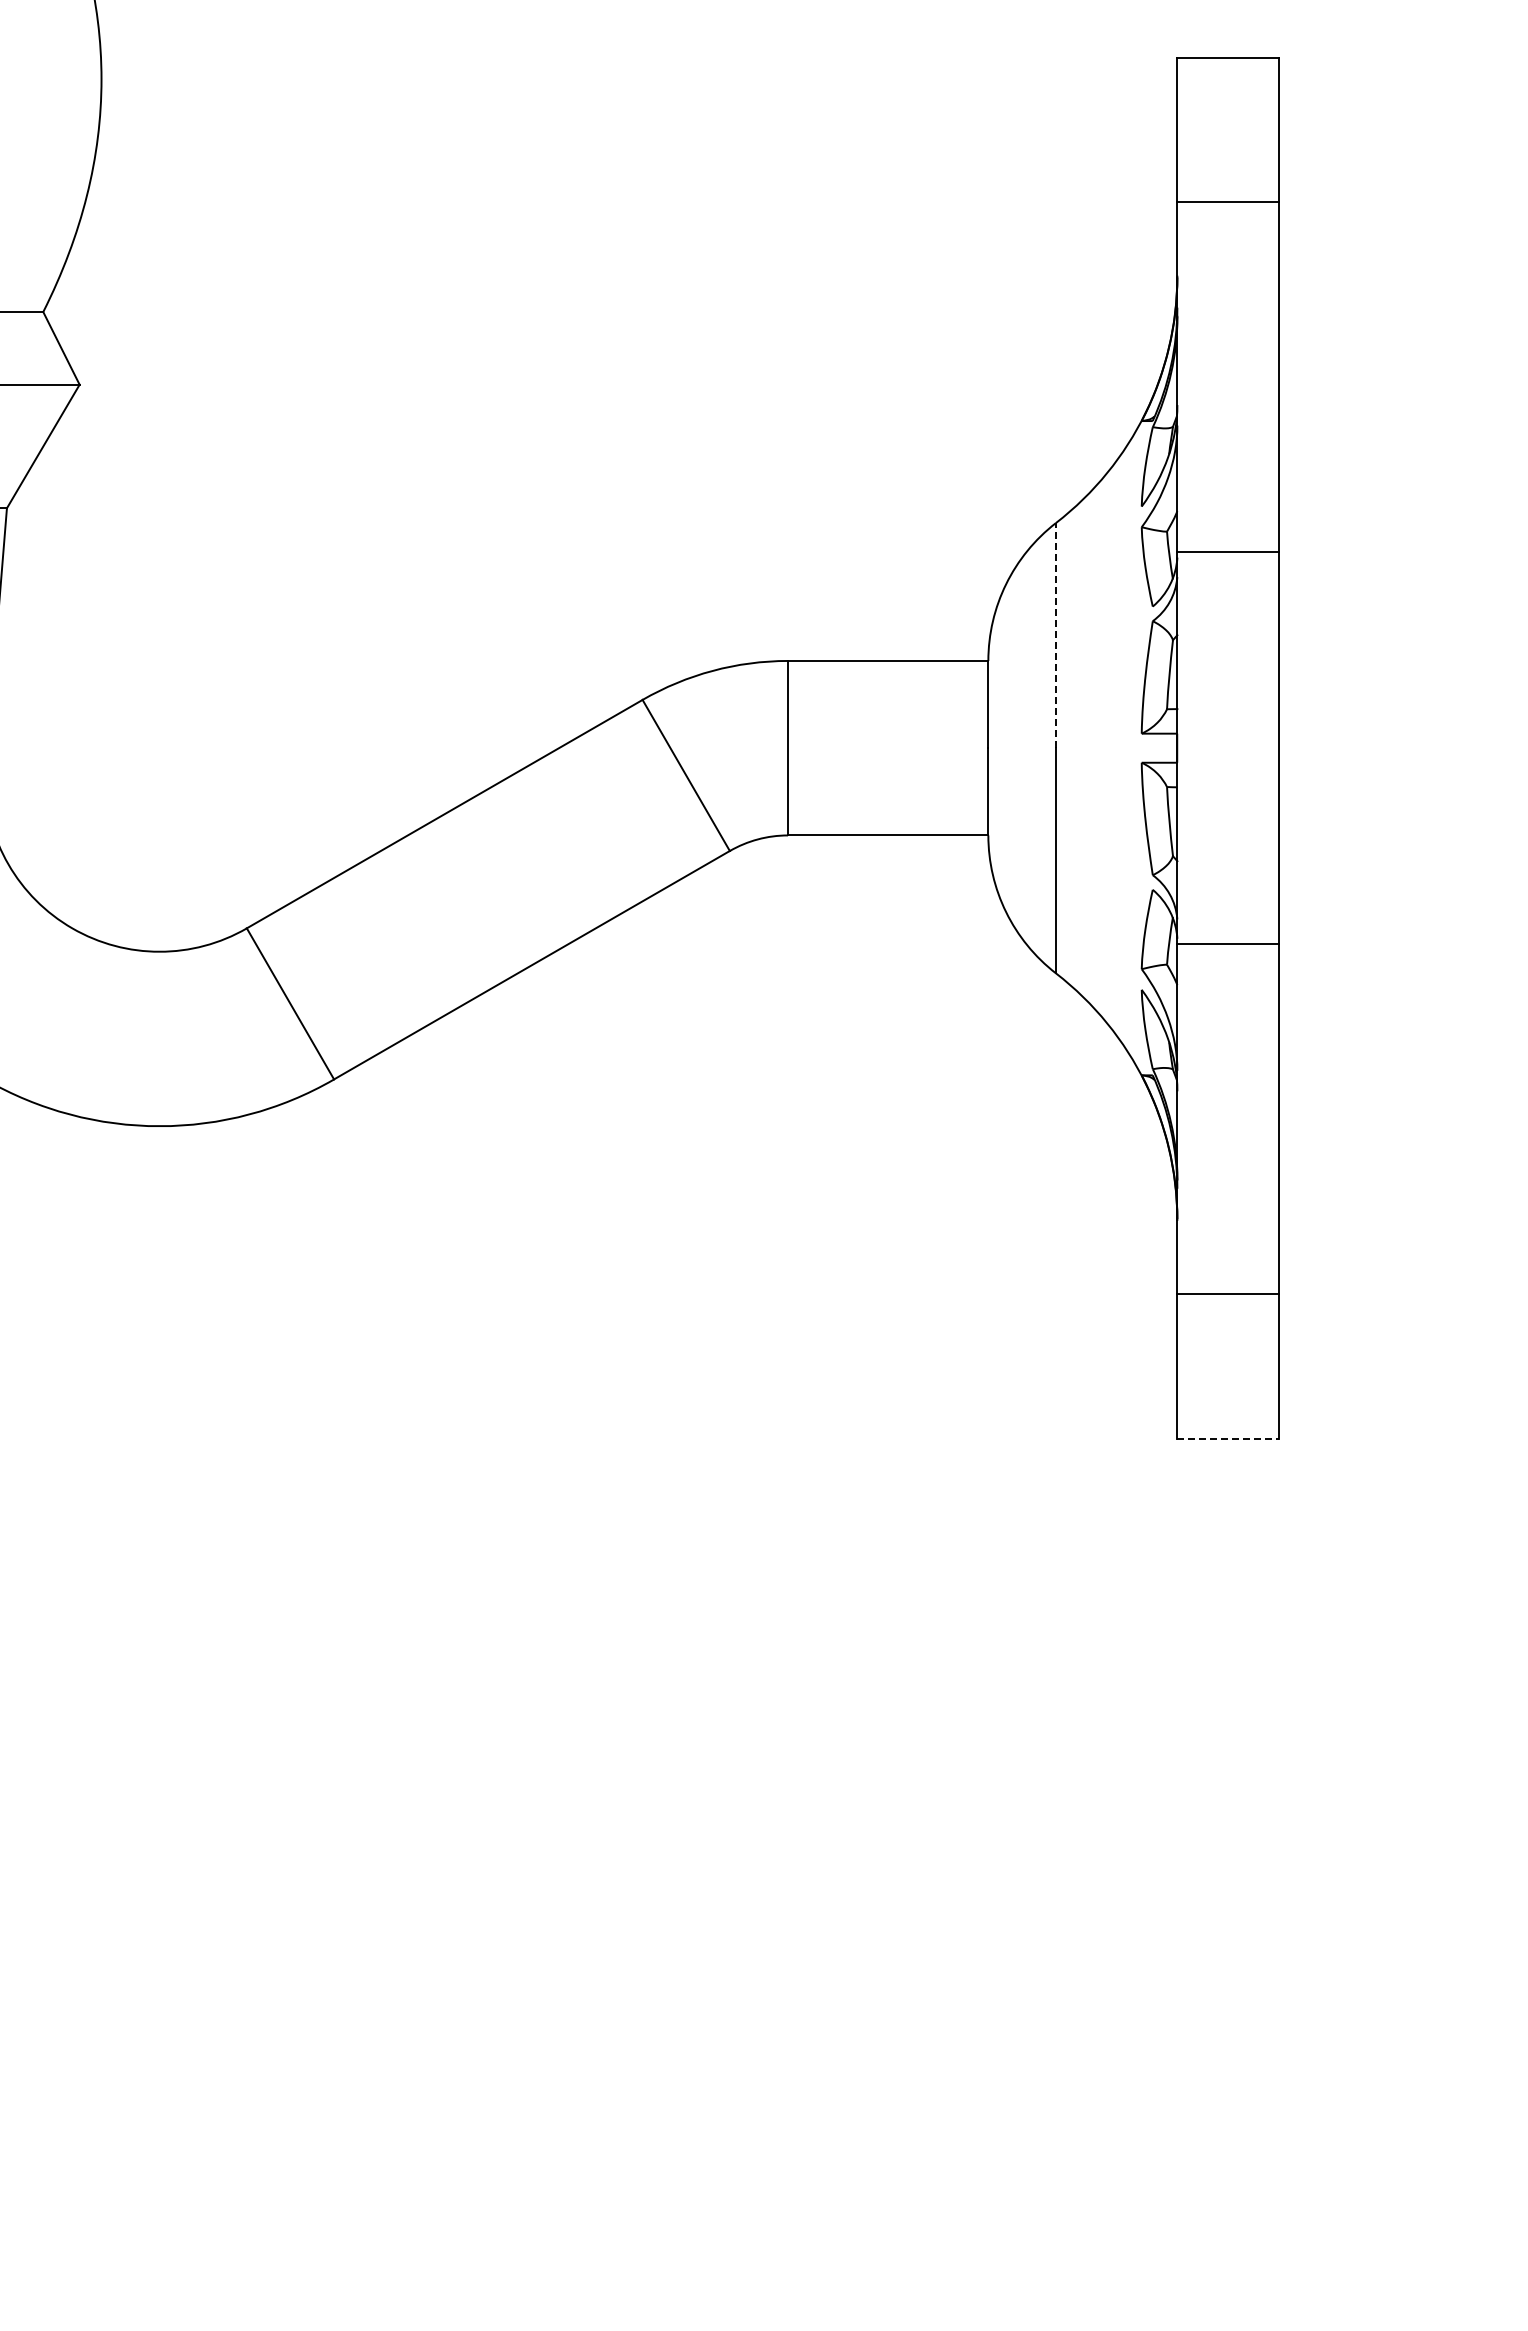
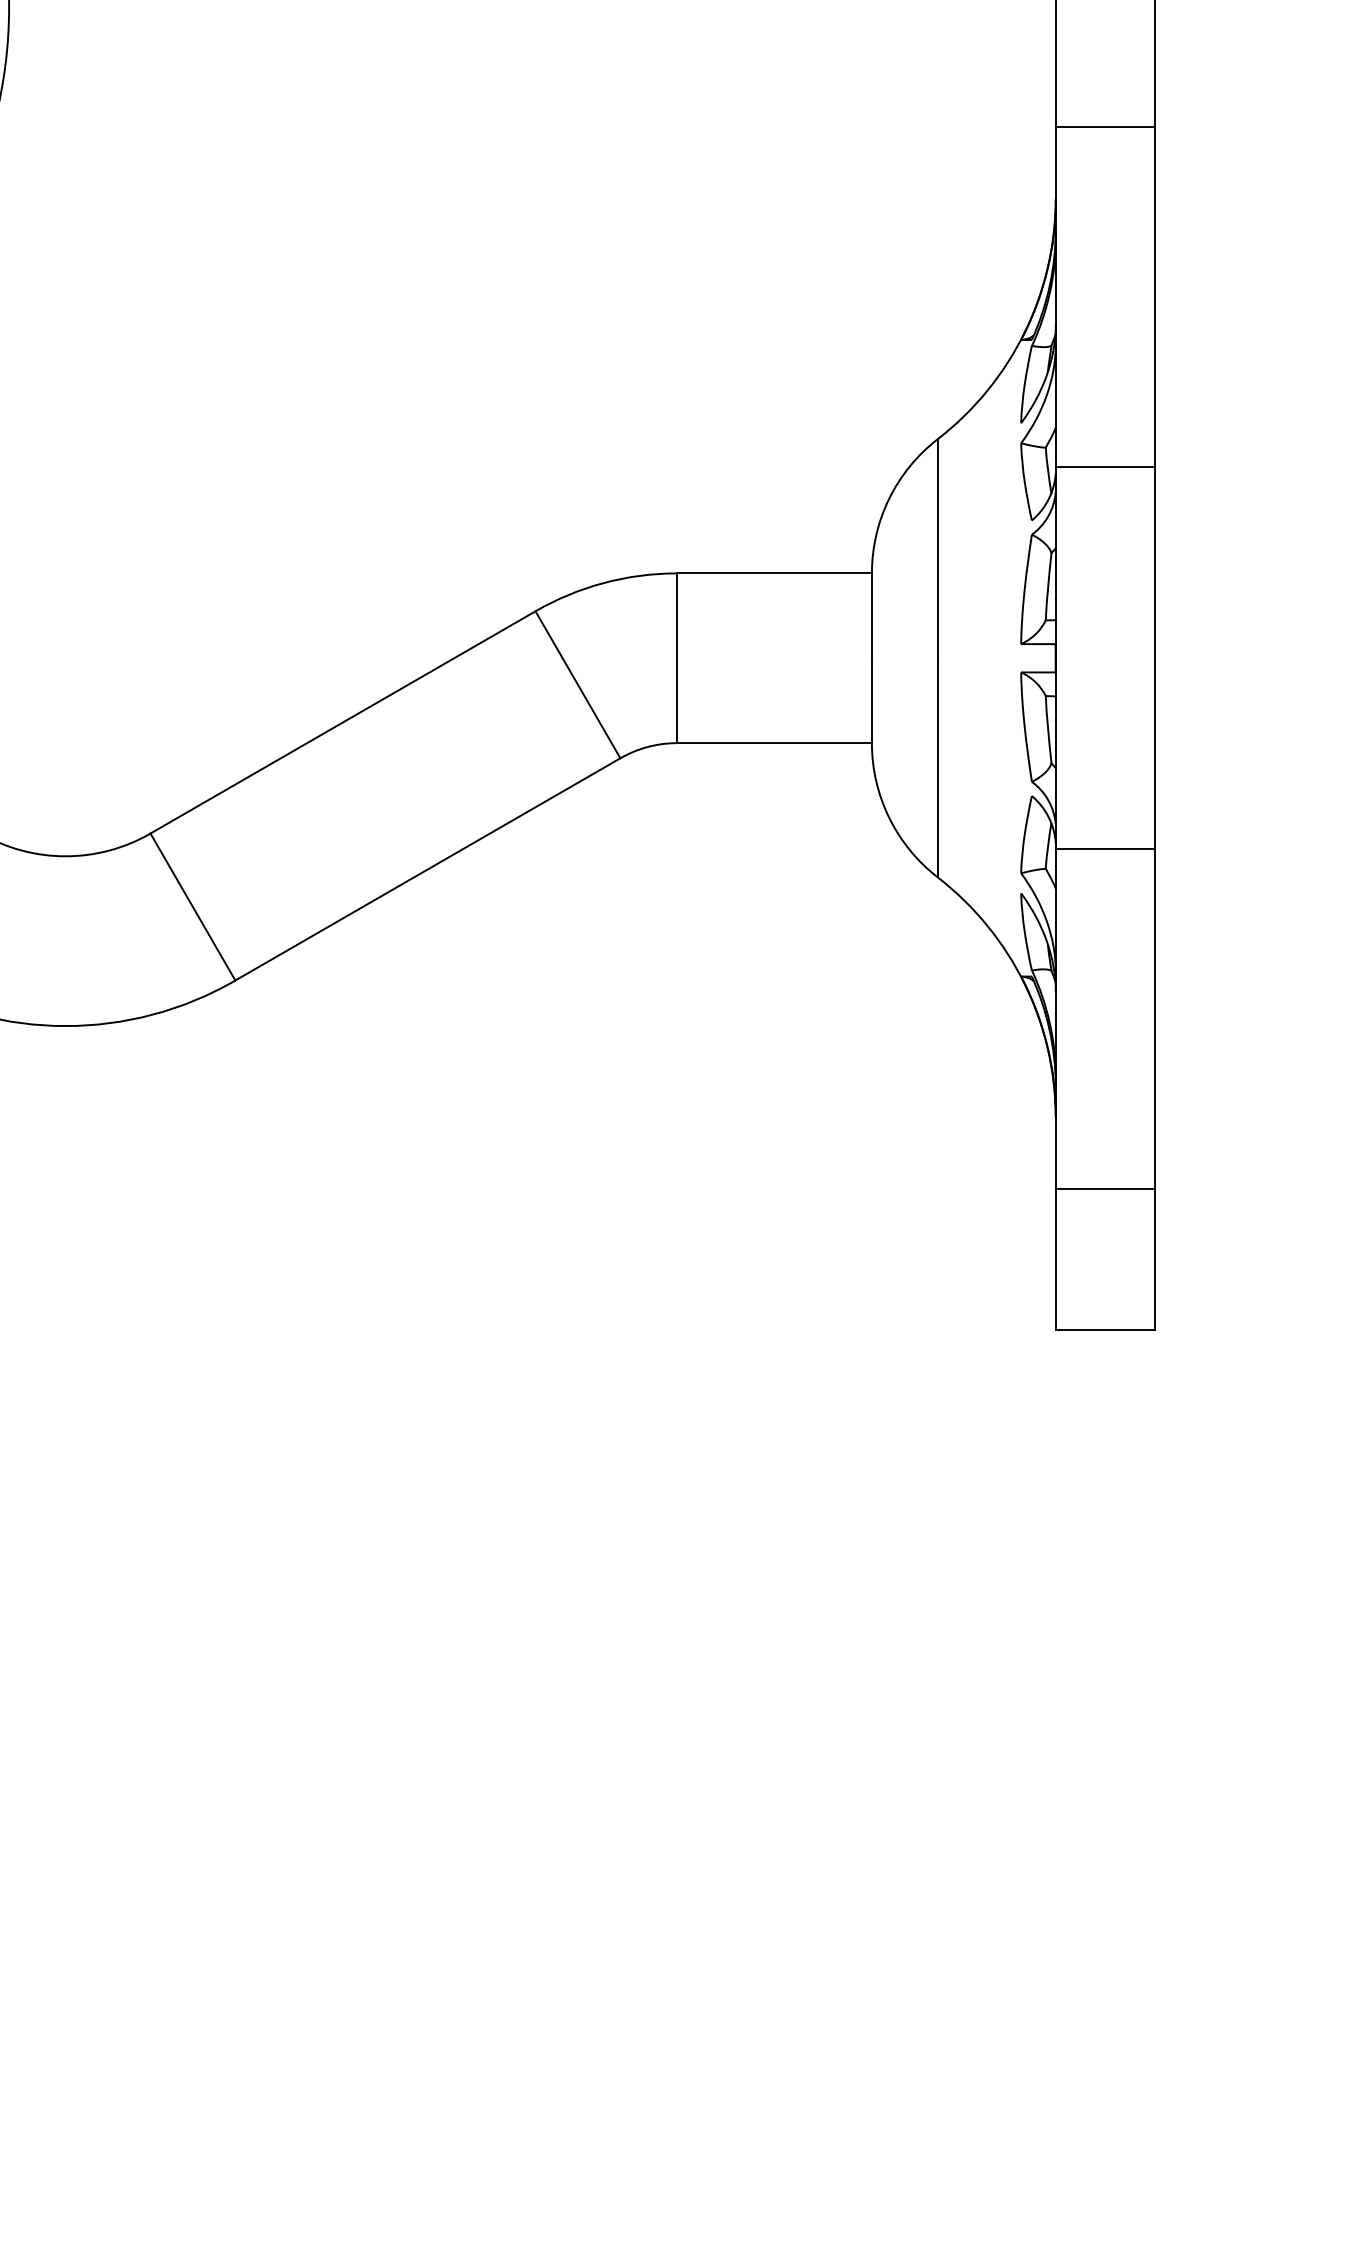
line: (1056, 635) -> (938, 548), dashed -> solid
line: (1228, 1438) -> (1105, 1329), dashed -> solid

